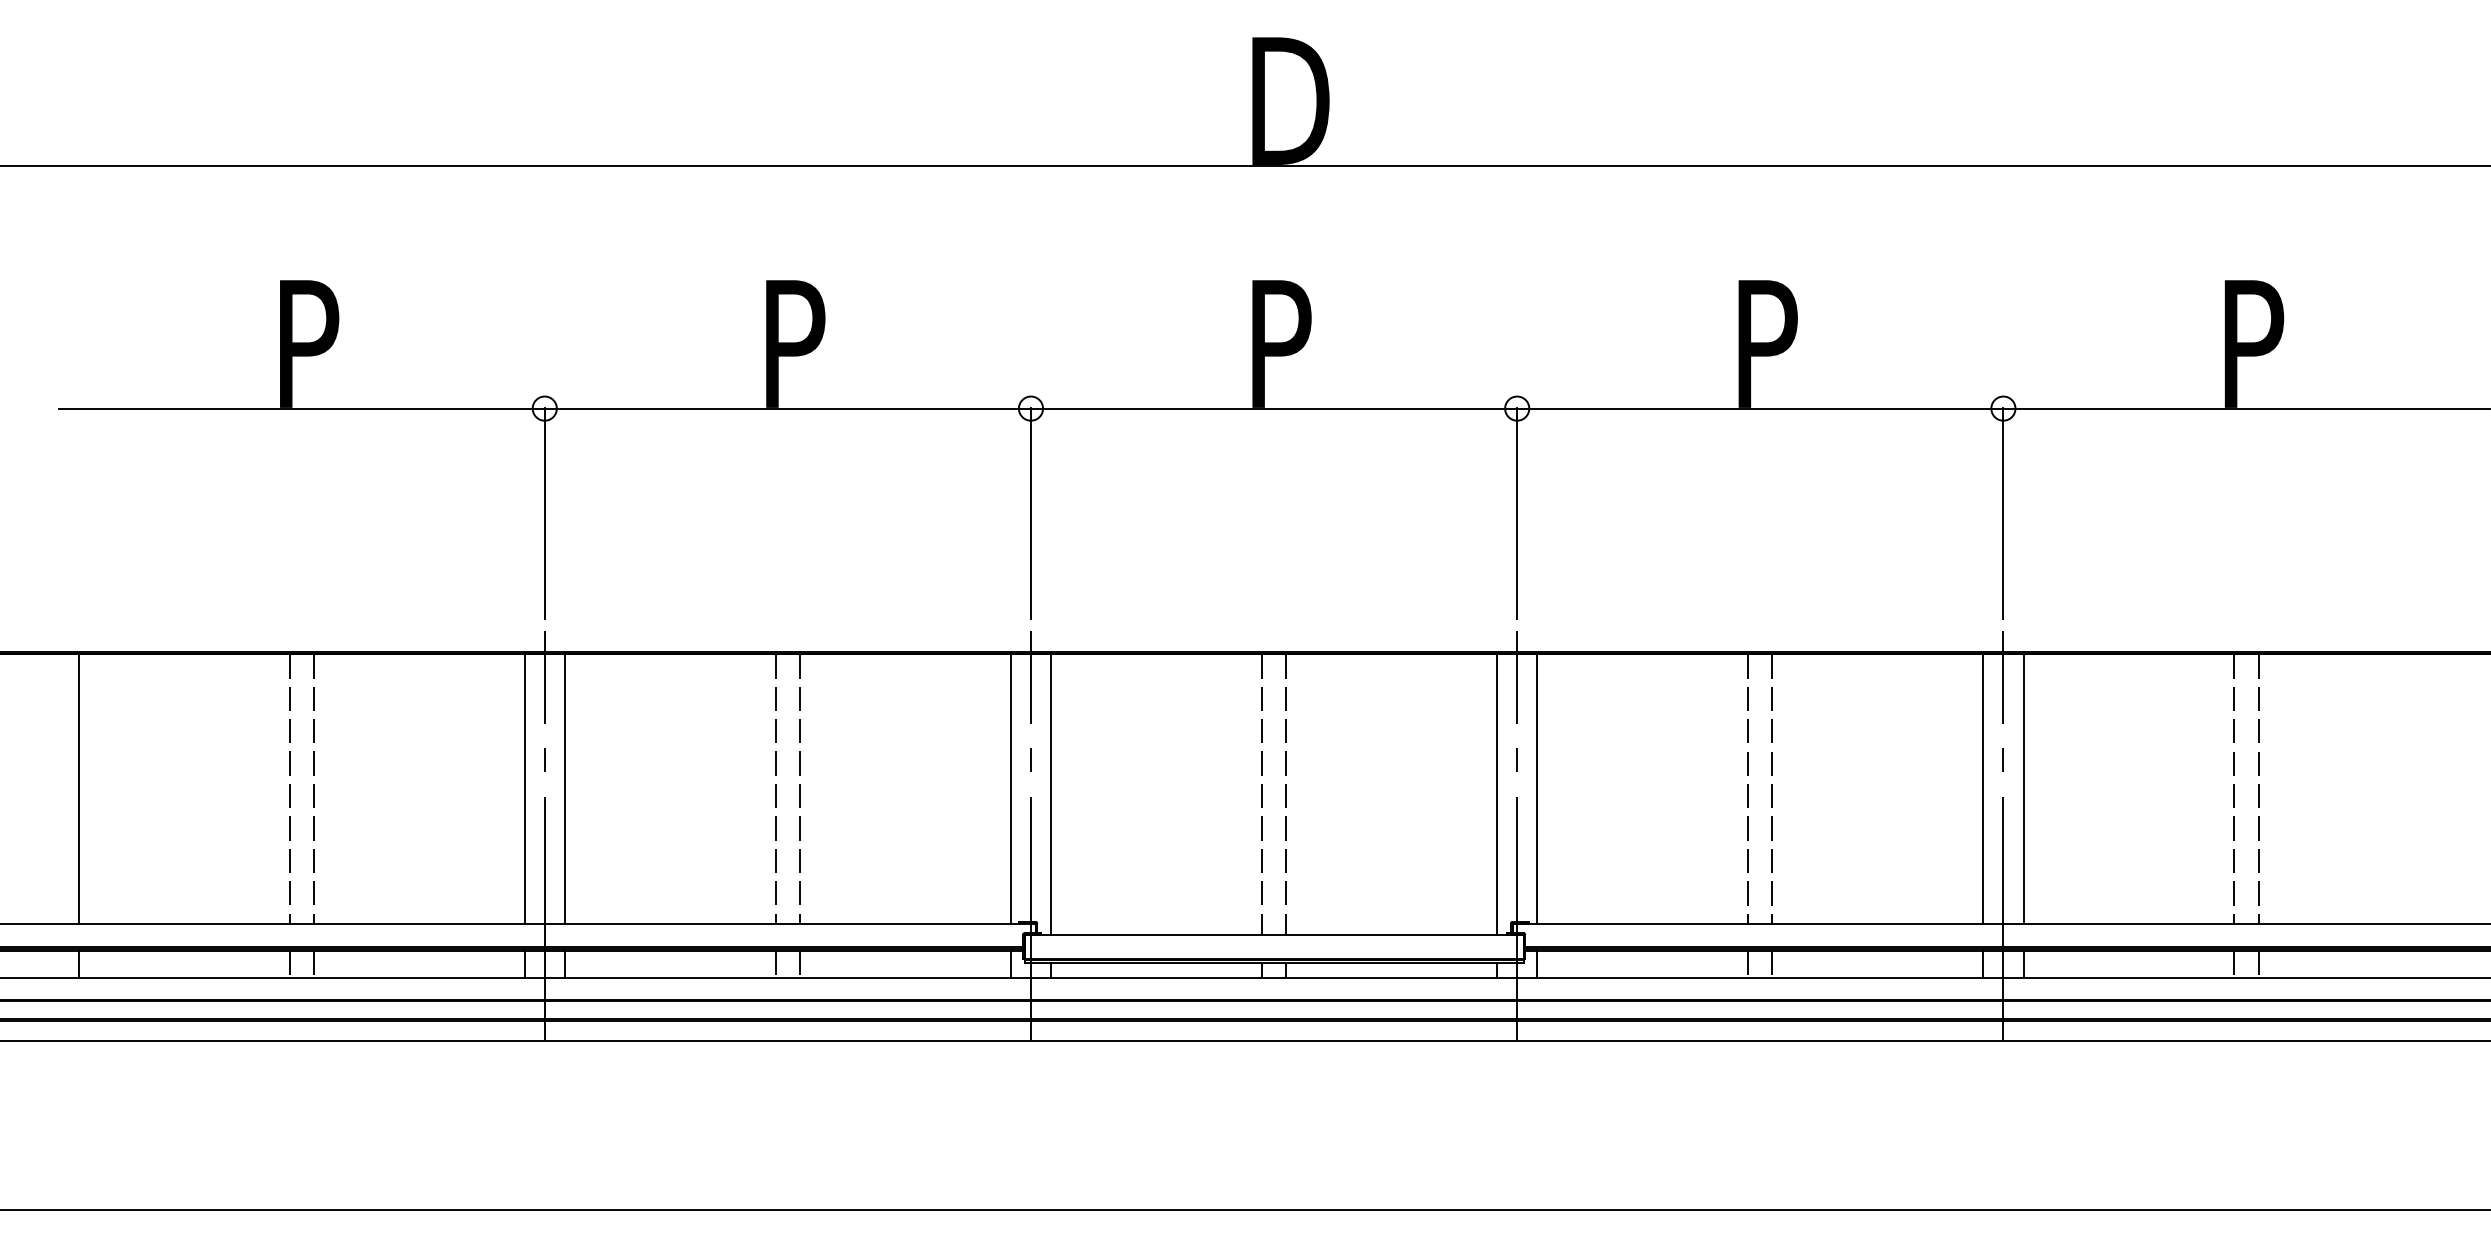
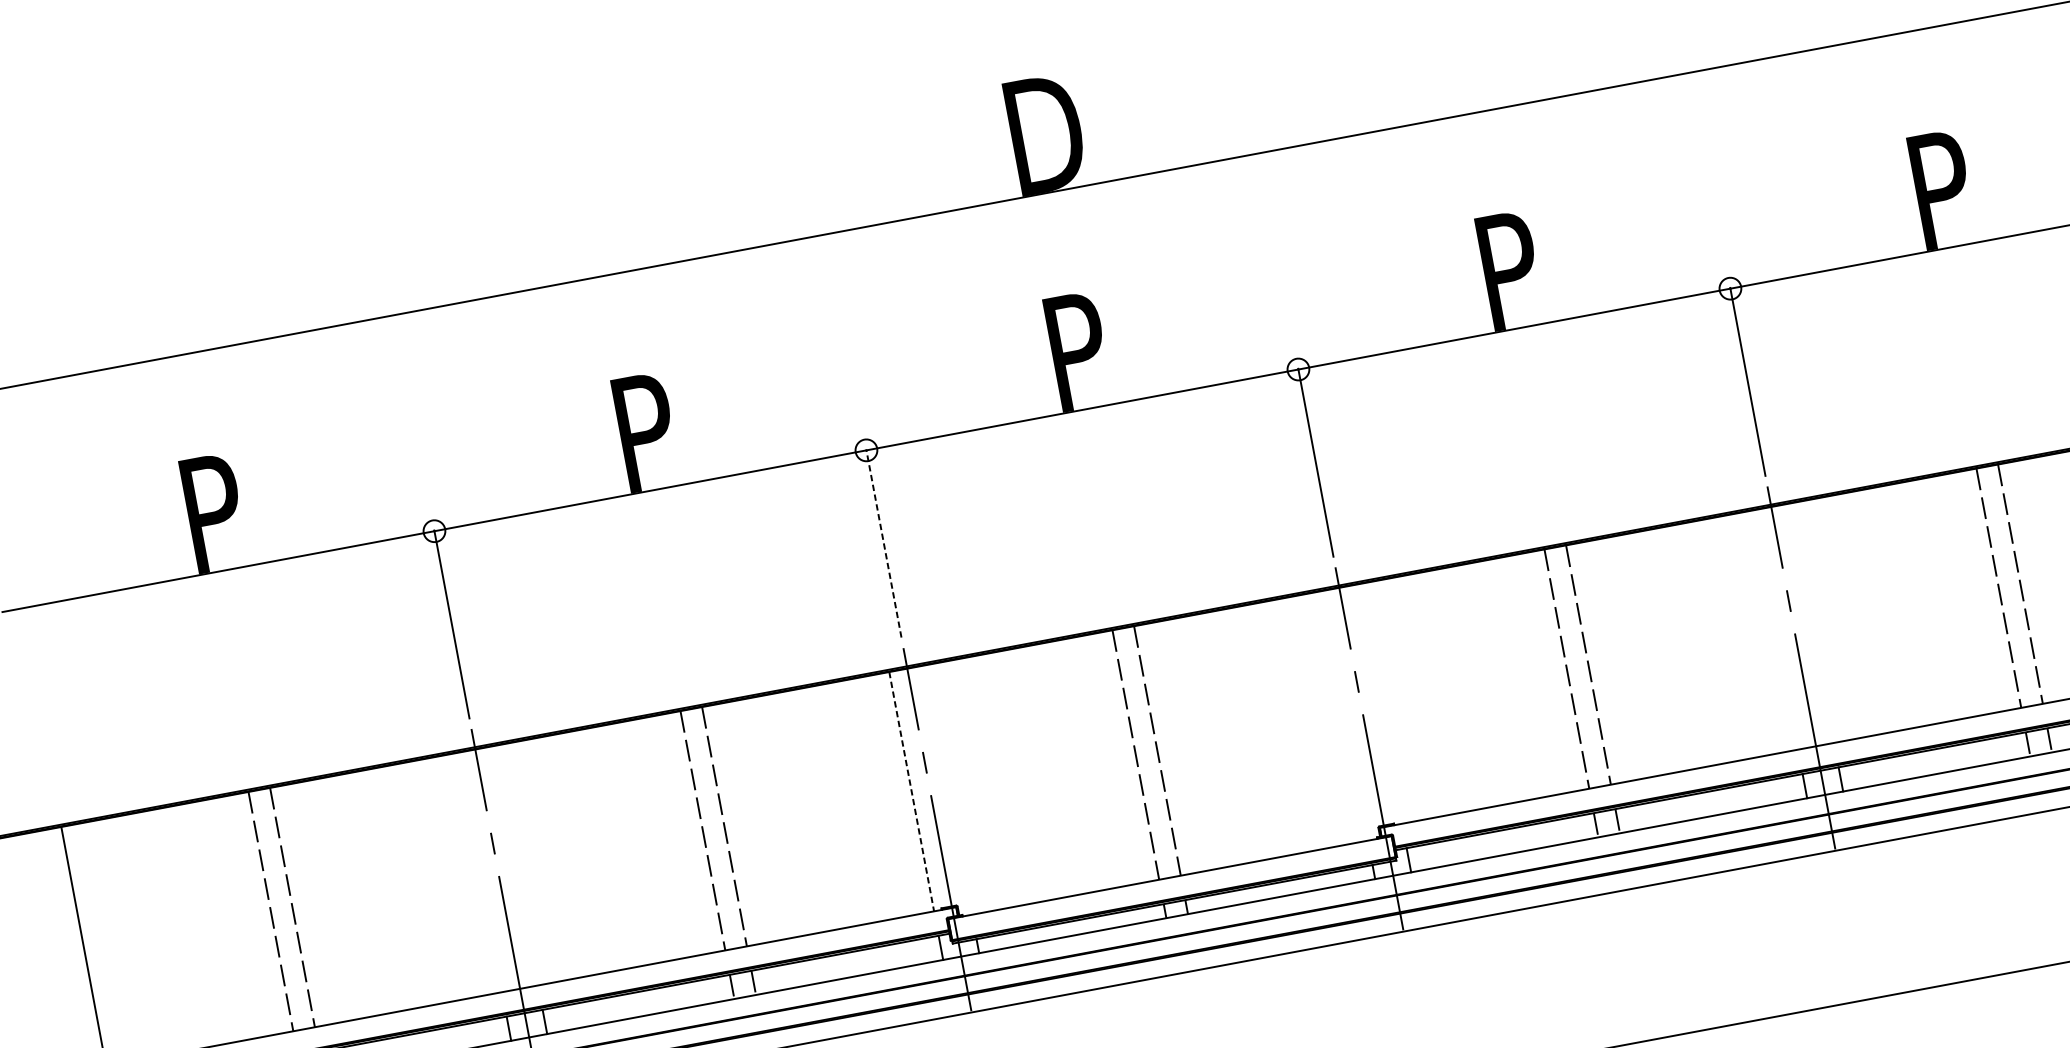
line: (1030, 513) -> (883, 543), solid -> dashed
line: (524, 788) -> (479, 872), removed
line: (565, 788) -> (516, 865), removed
line: (1010, 788) -> (911, 791), solid -> dashed
line: (1537, 788) -> (1379, 703), removed
line: (1983, 788) -> (1775, 629), removed
line: (2023, 788) -> (1811, 622), removed
line: (1051, 794) -> (948, 789), removed
line: (1496, 794) -> (1344, 715), removed

